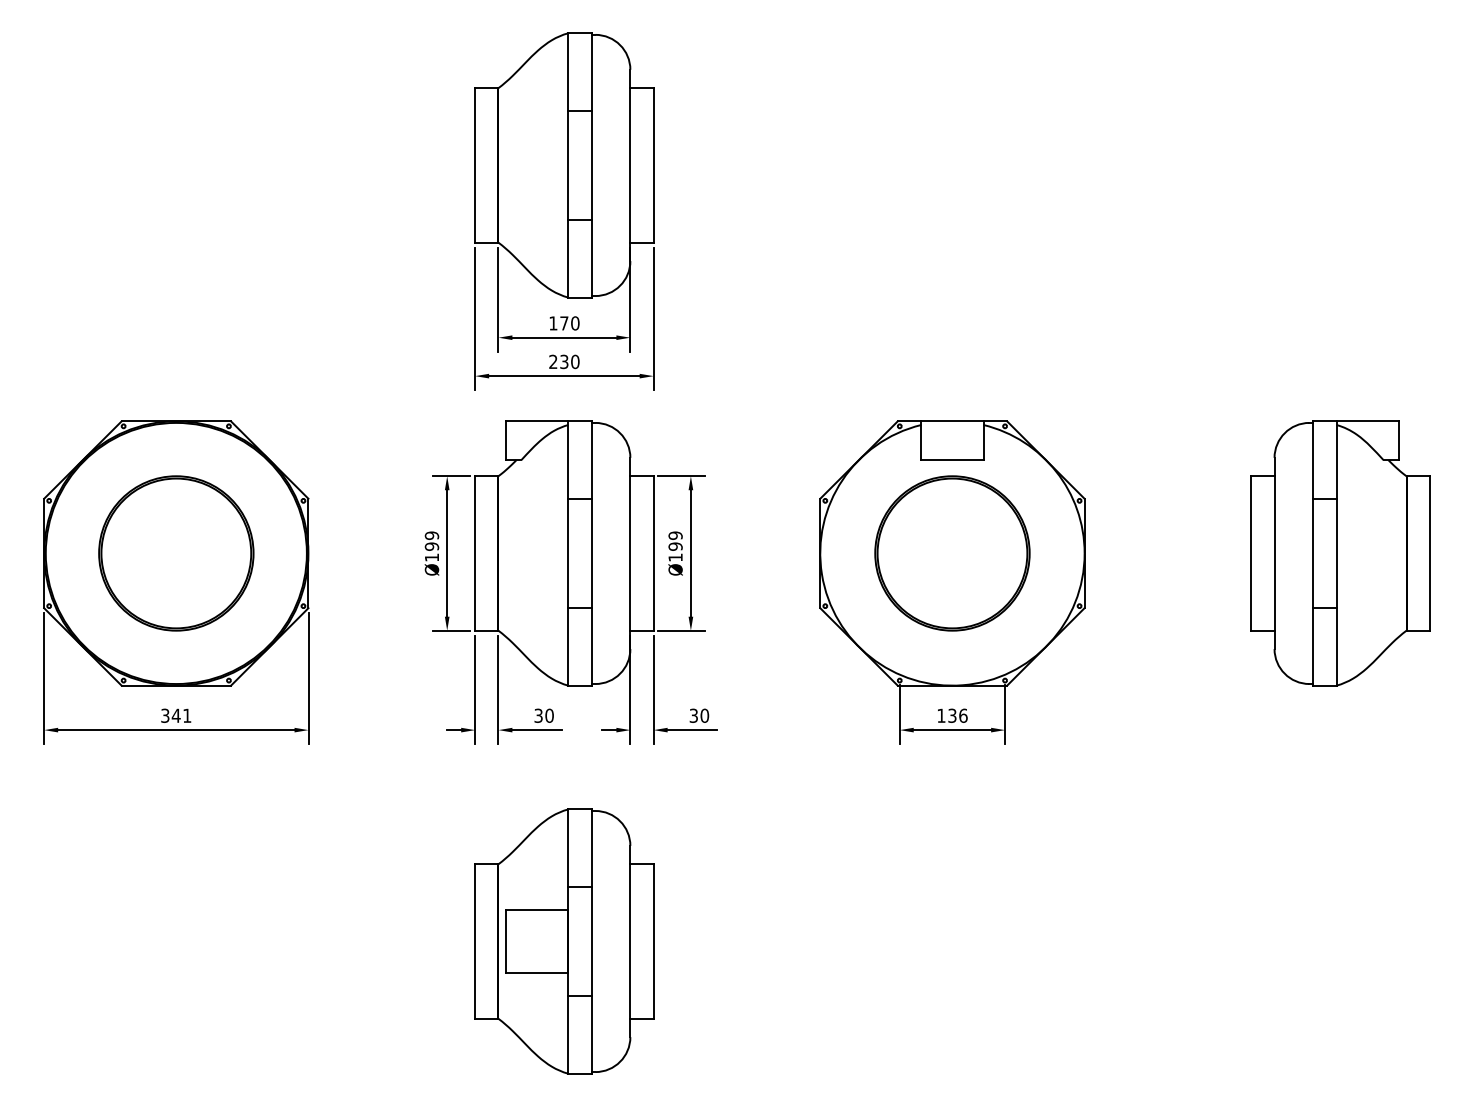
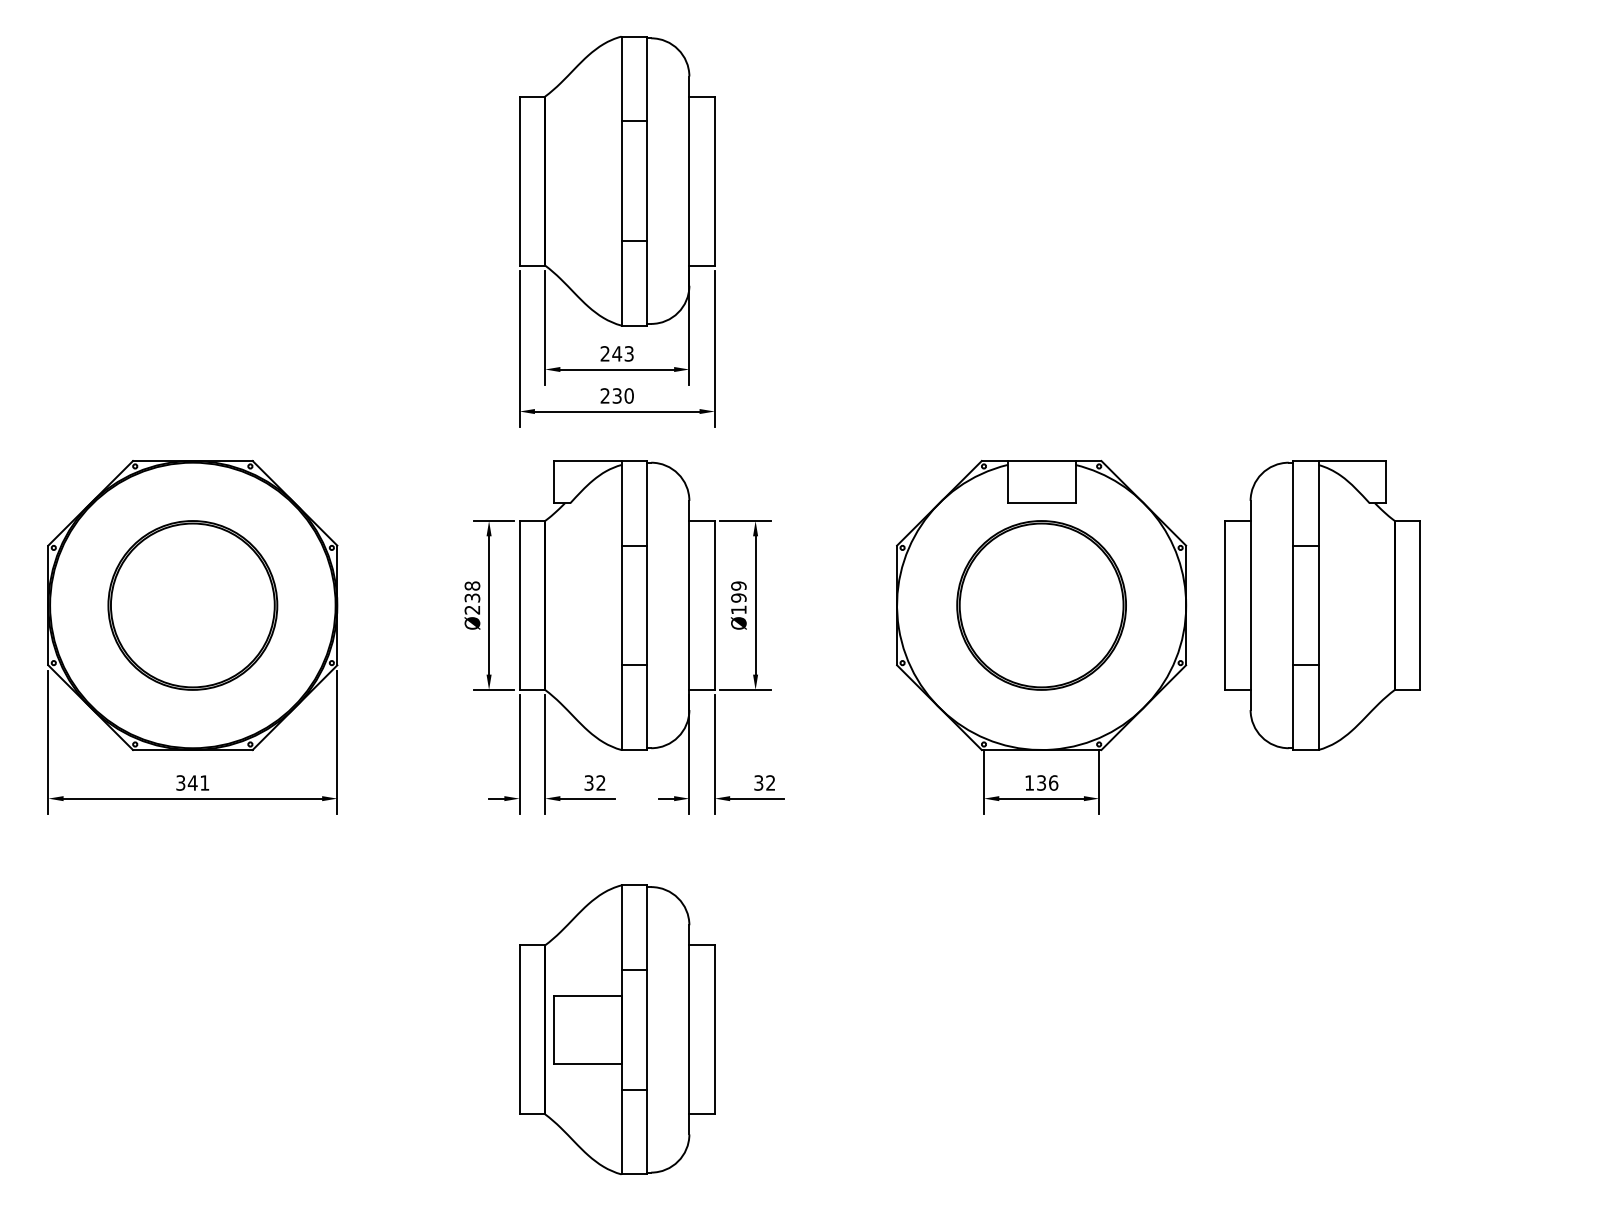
text: (564, 323) -> (617, 353), 170 -> 243
text: (431, 546) -> (471, 597), Ø199 -> Ø238
part: (1340, 553) -> (1322, 605), moved
text: (549, 715) -> (600, 782), 30 -> 32
text: (704, 715) -> (770, 782), 30 -> 32

